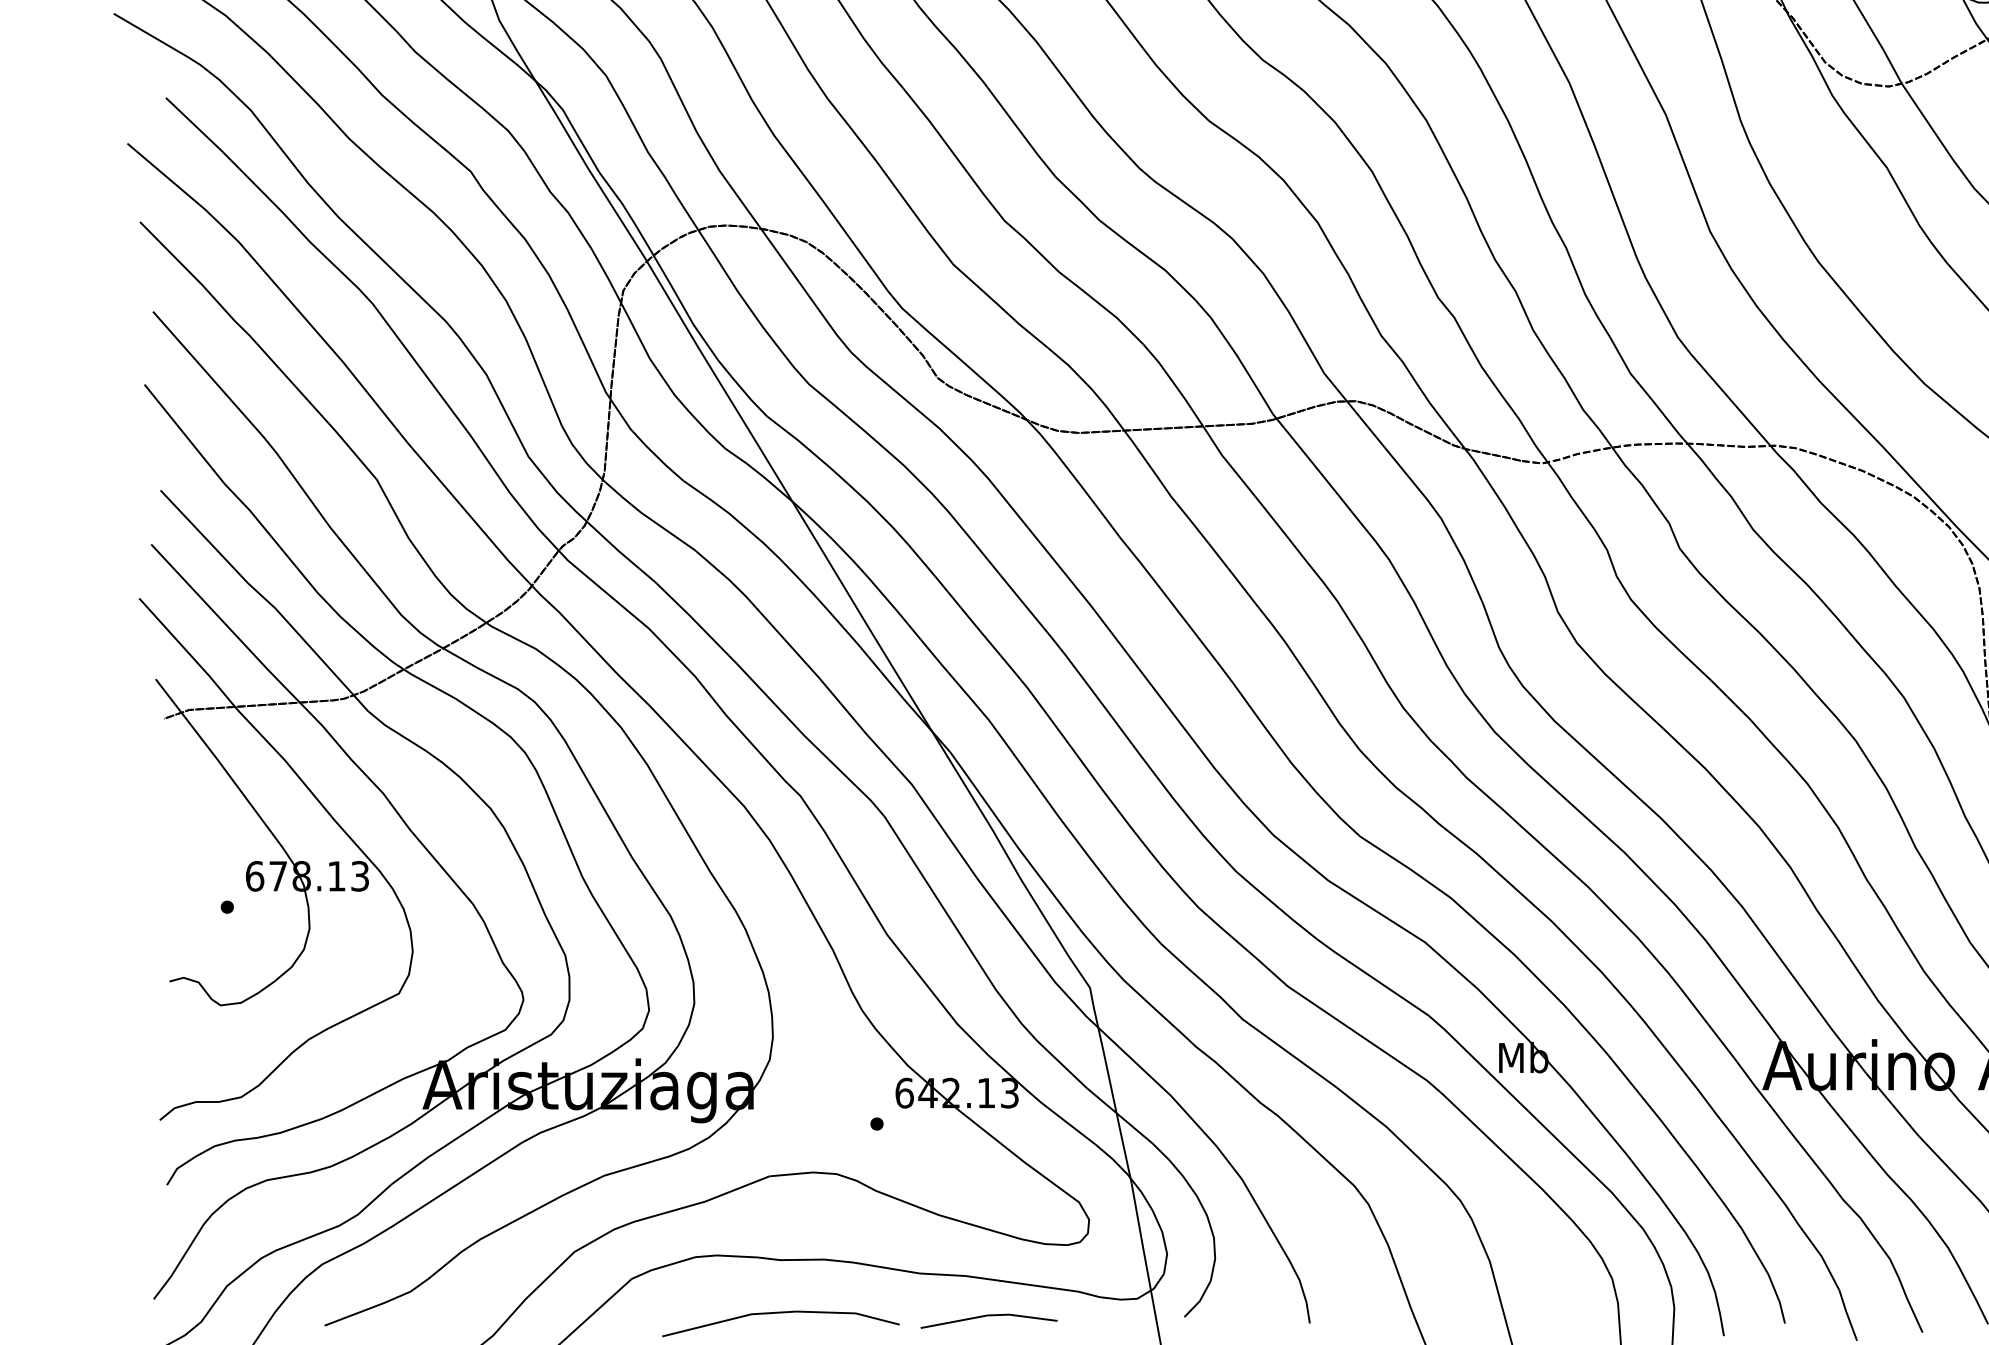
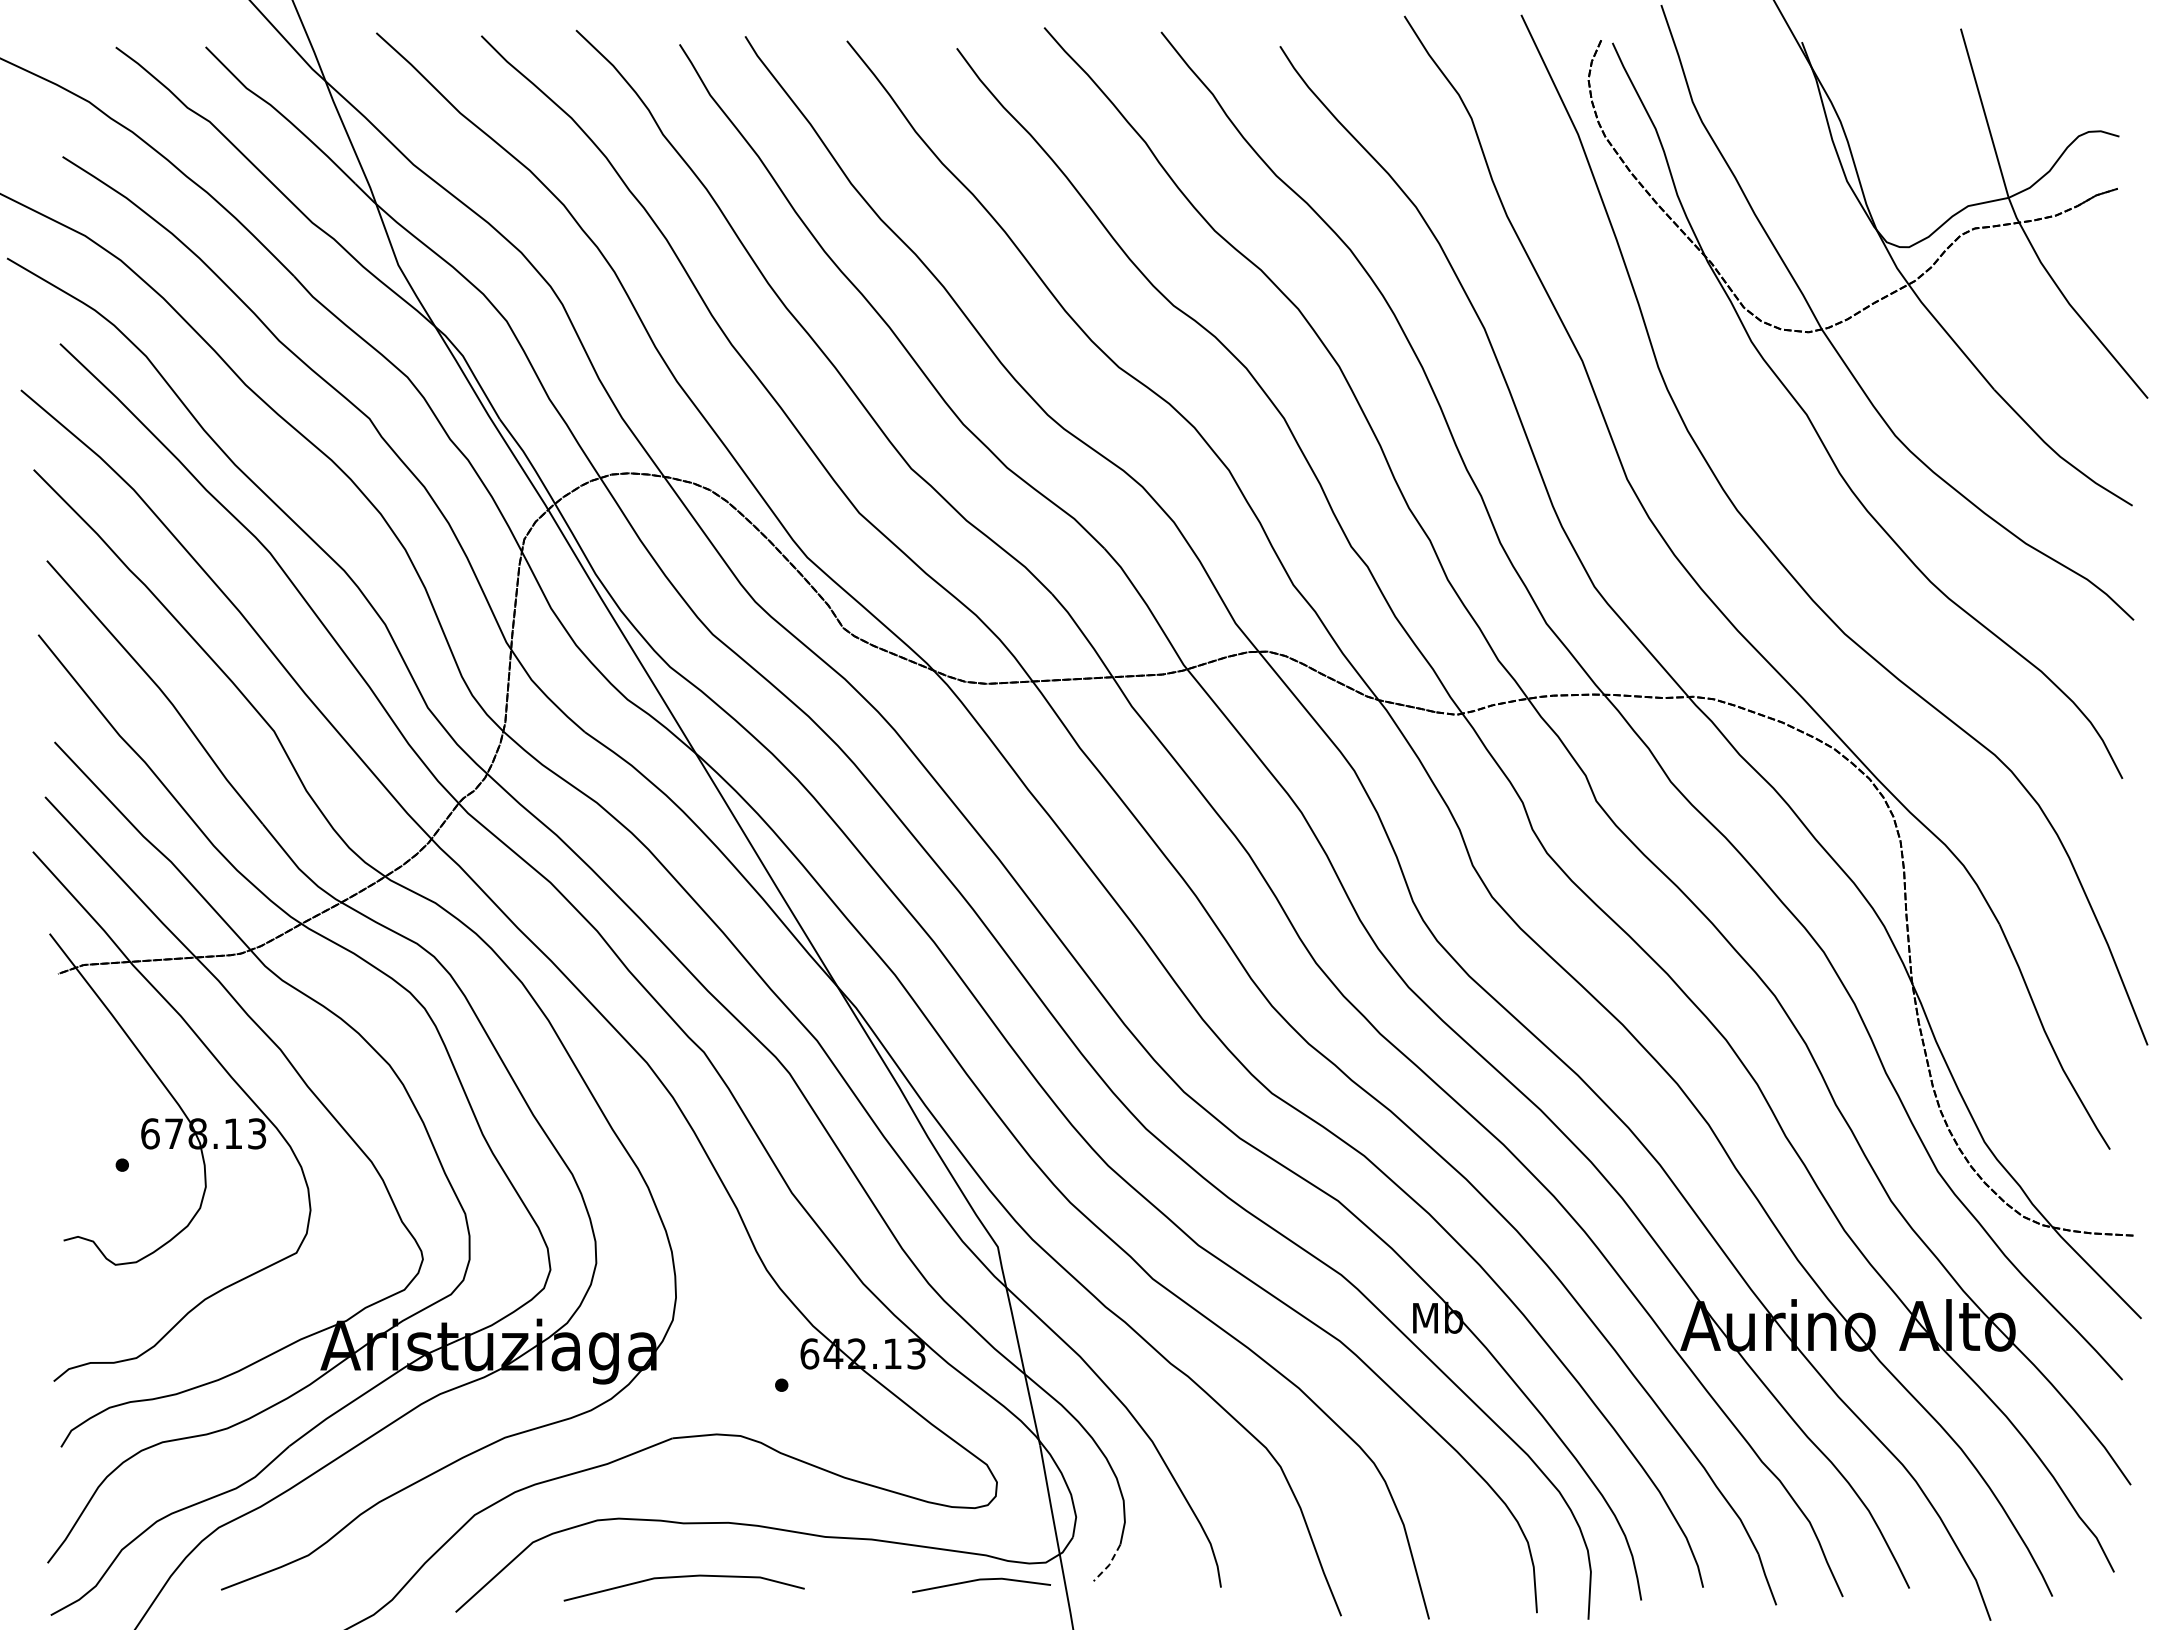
line: (1199, 1300) -> (1109, 1564), solid -> dashed
line: (989, 1316) -> (981, 1580), moved

